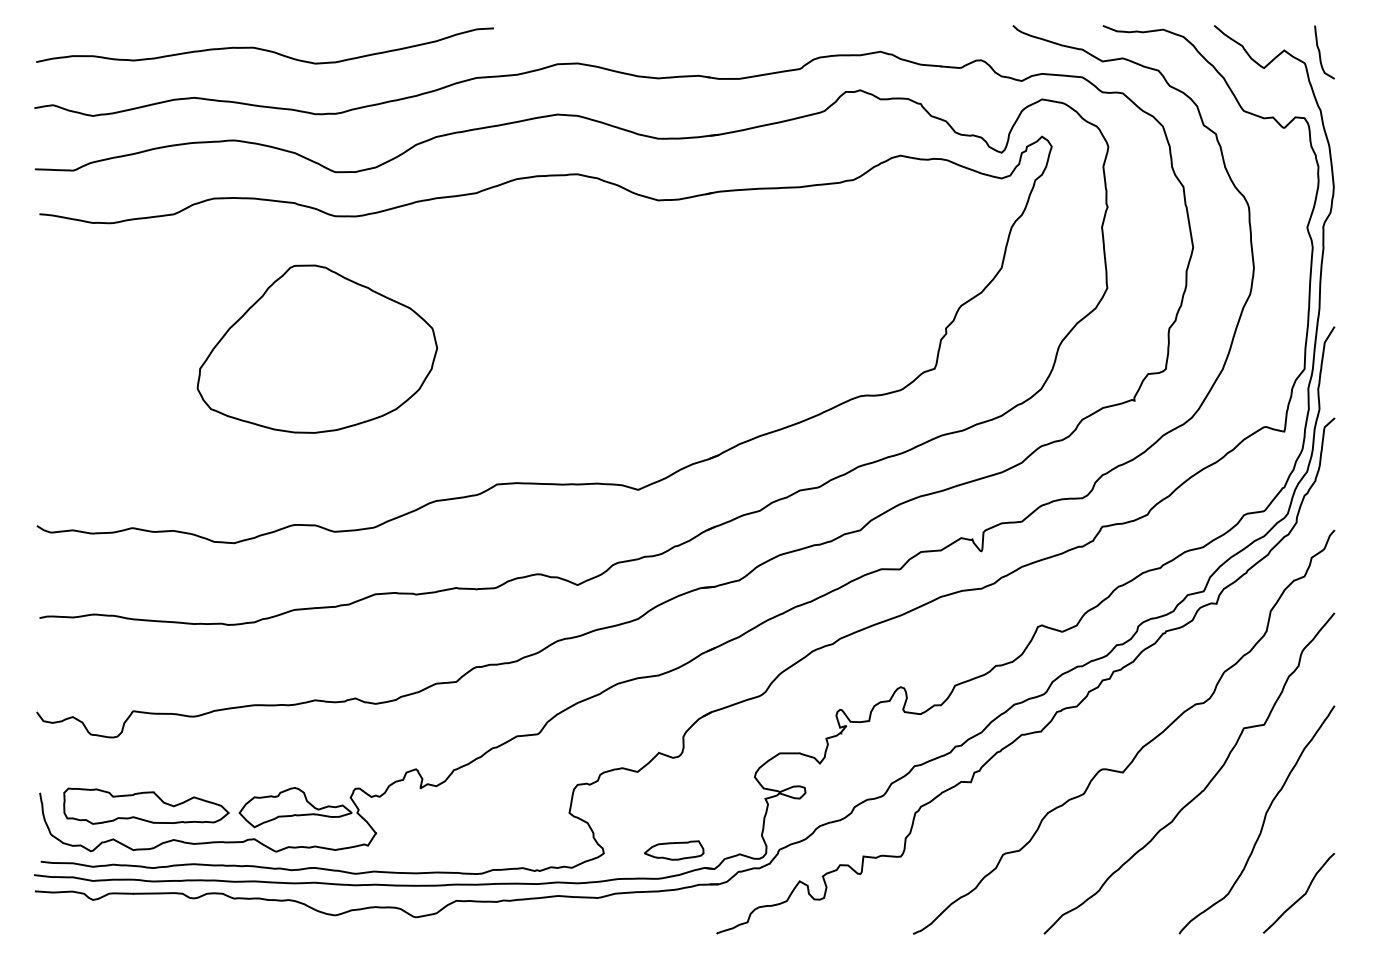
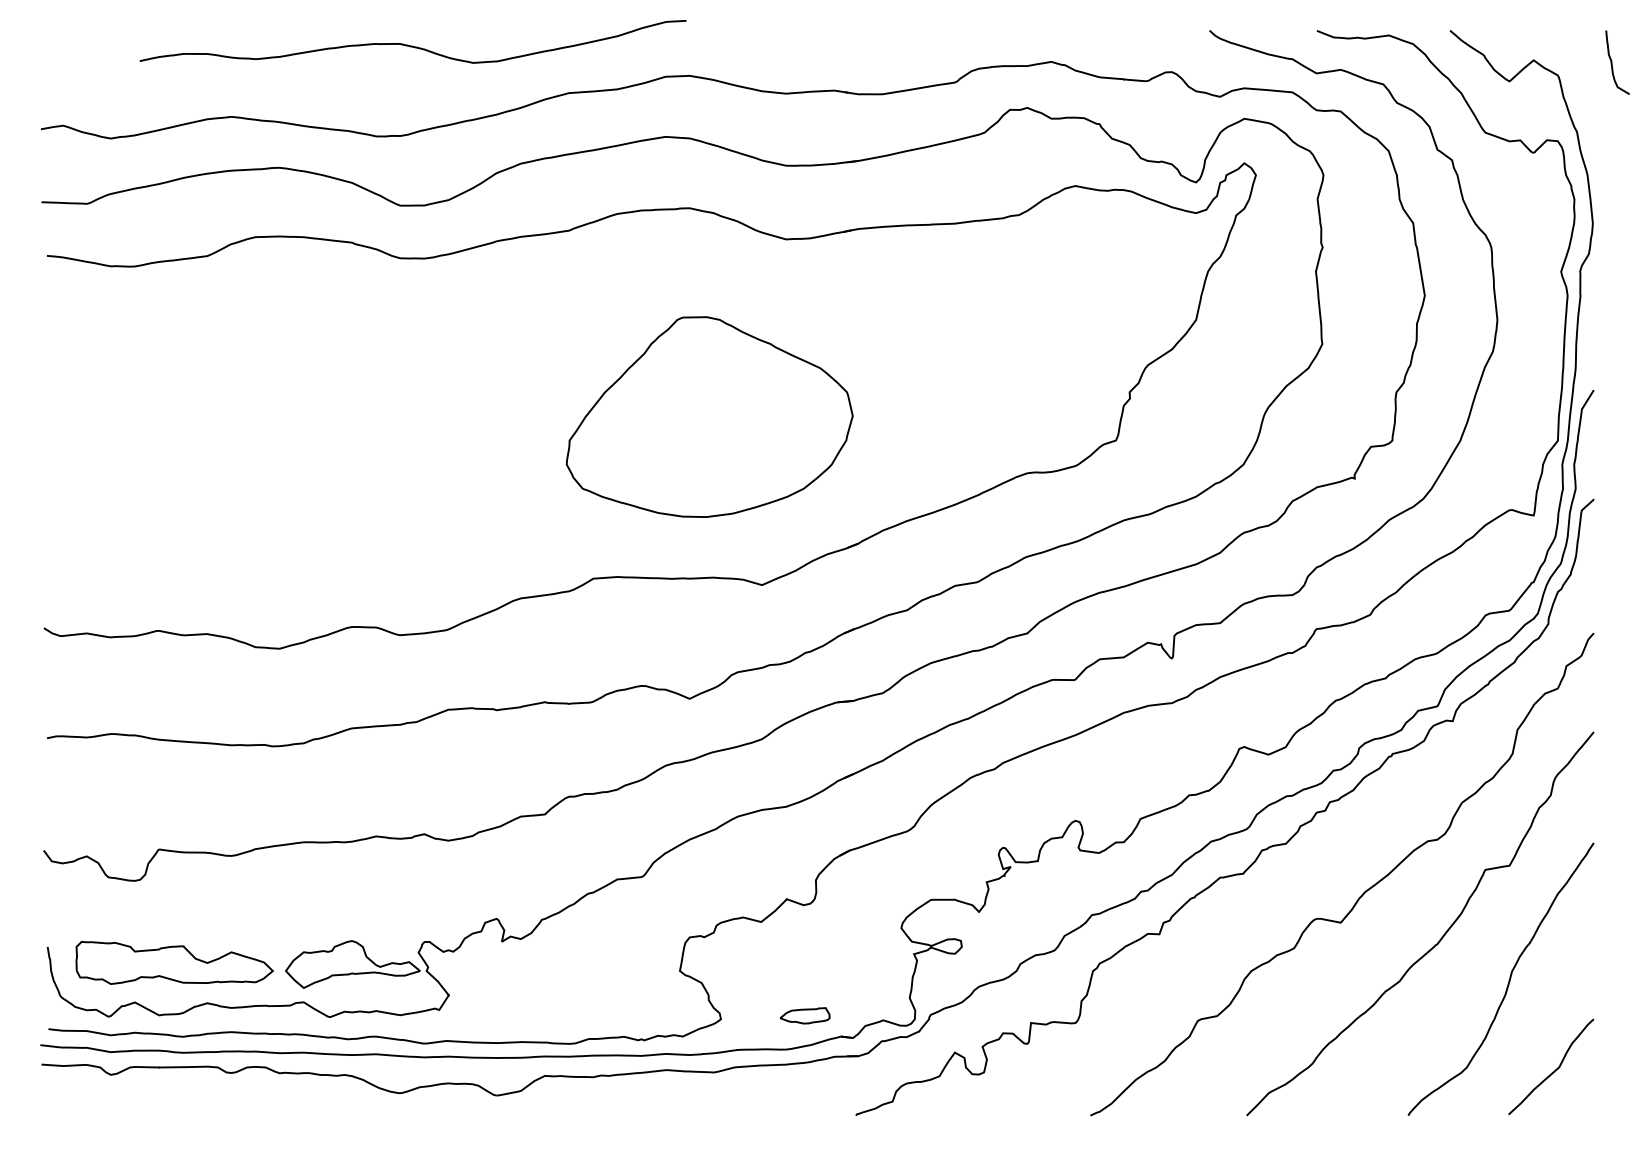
curve: (263, 48) -> (411, 44), moved
curve: (1320, 52) -> (1612, 62), moved
part: (317, 348) -> (709, 416), moved
part: (674, 850) -> (805, 1015), size x0.7

